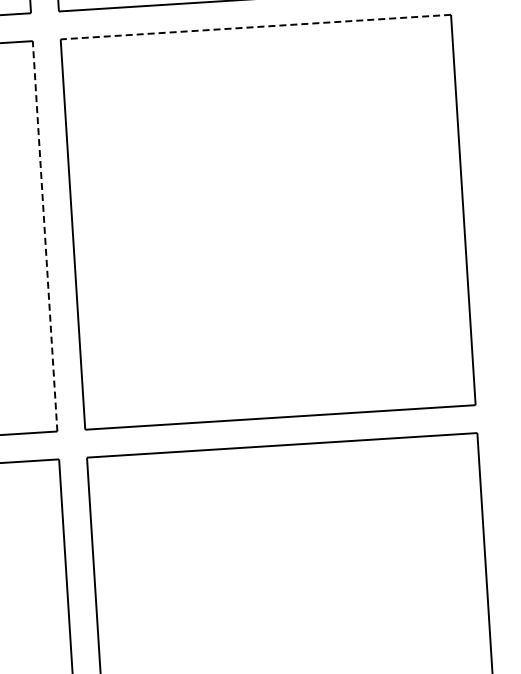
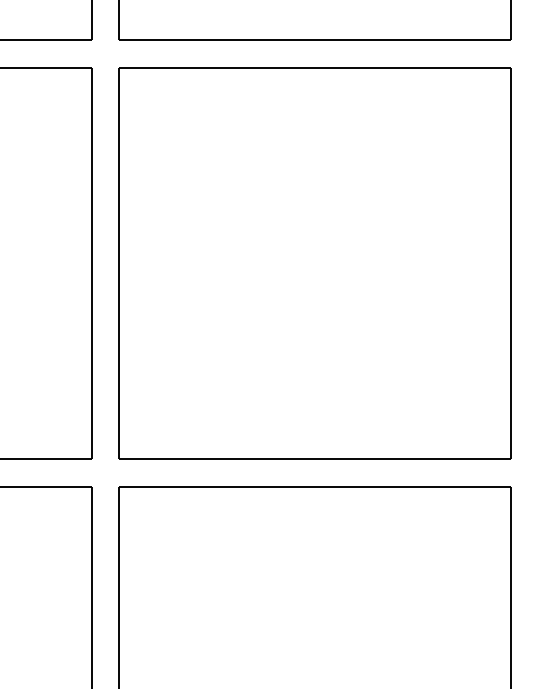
line: (256, 27) -> (315, 68), dashed -> solid
line: (45, 236) -> (91, 263), dashed -> solid

